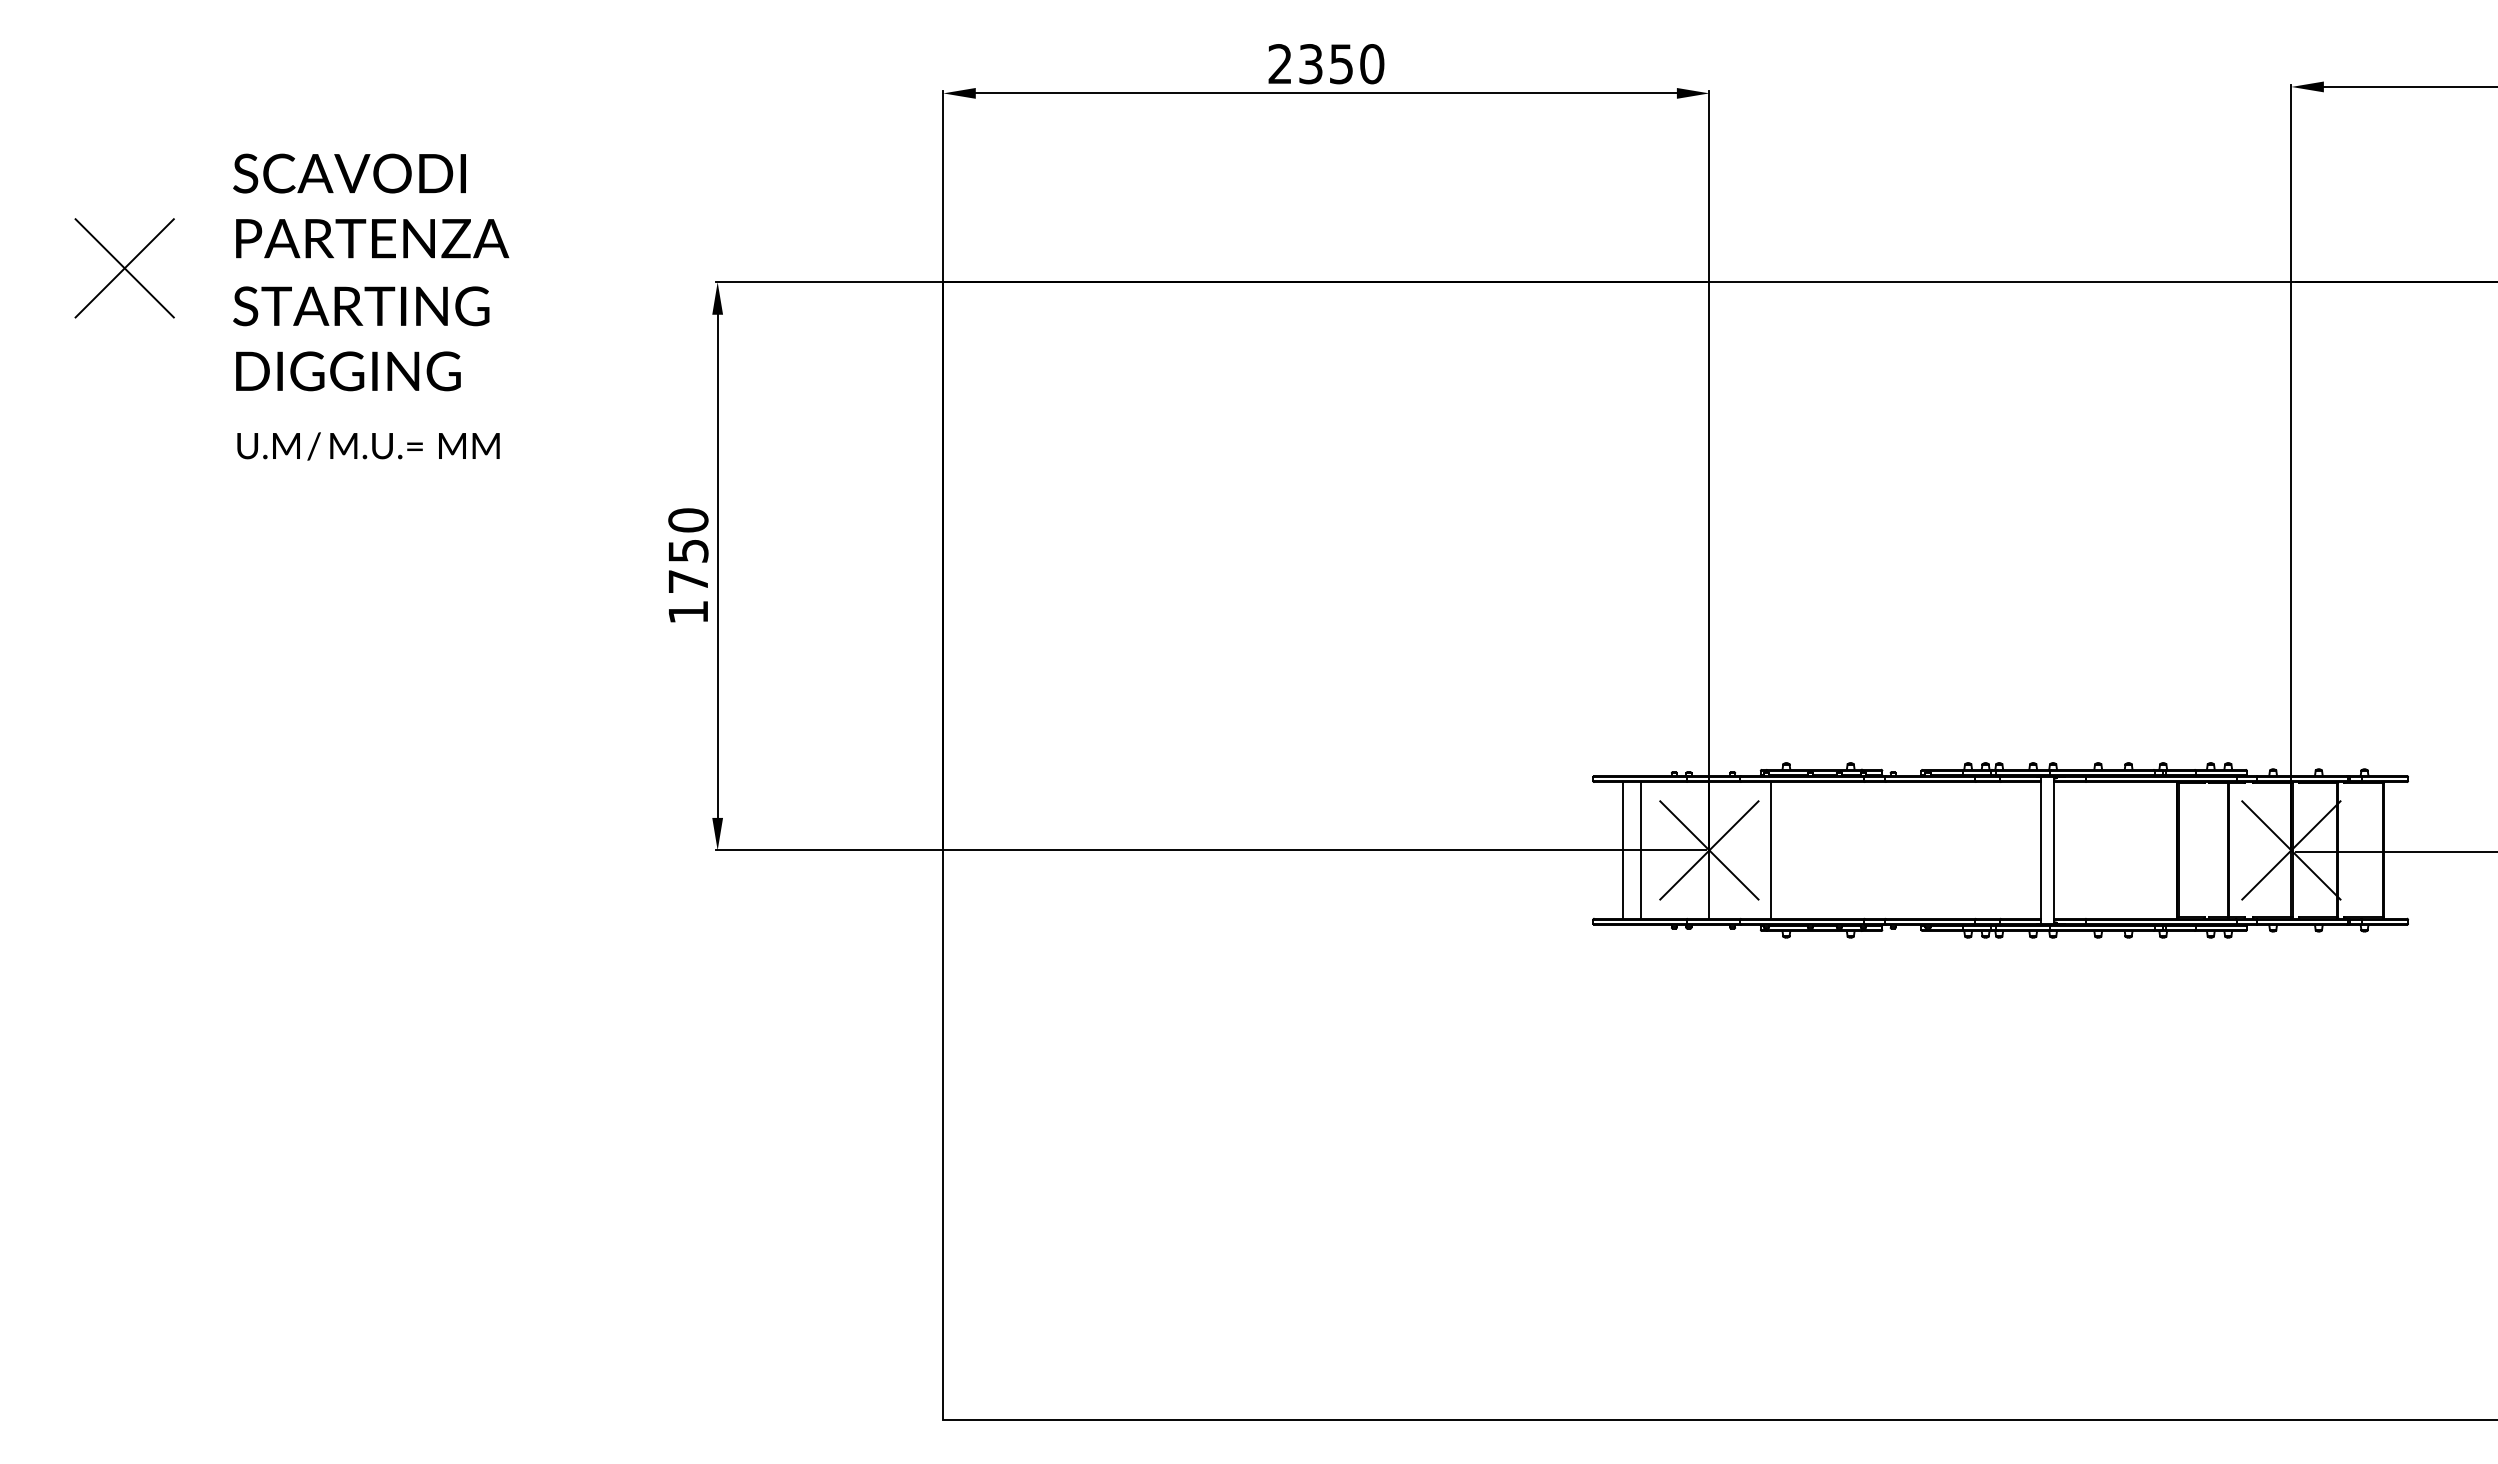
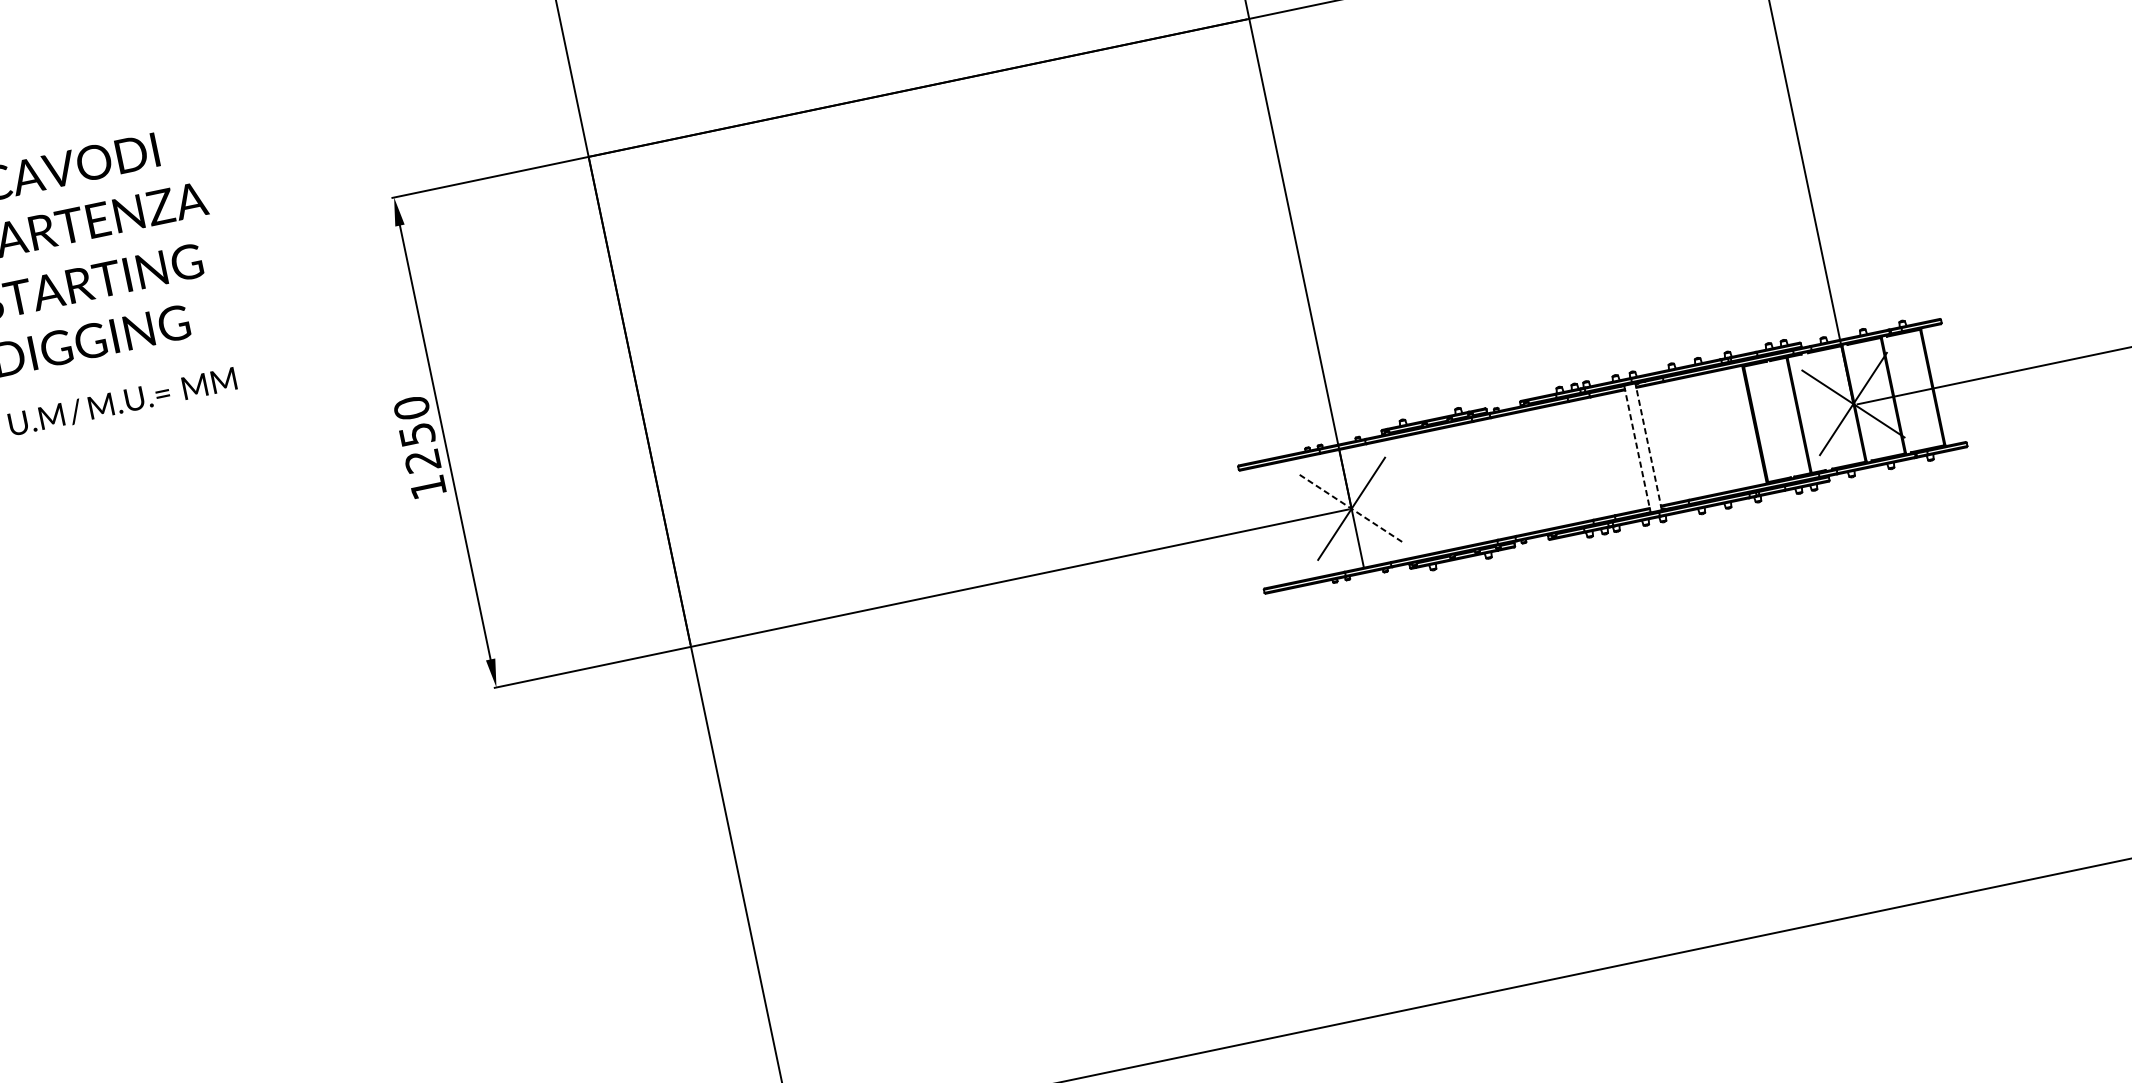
text: (687, 581) -> (422, 461), 1750 -> 1250
line: (2053, 849) -> (1648, 446), solid -> dashed
line: (1623, 850) -> (1277, 524), removed
line: (1640, 850) -> (1292, 521), removed
line: (1709, 850) -> (1351, 508), solid -> dashed
line: (1771, 850) -> (1405, 497), removed
line: (2040, 850) -> (1637, 449), solid -> dashed

